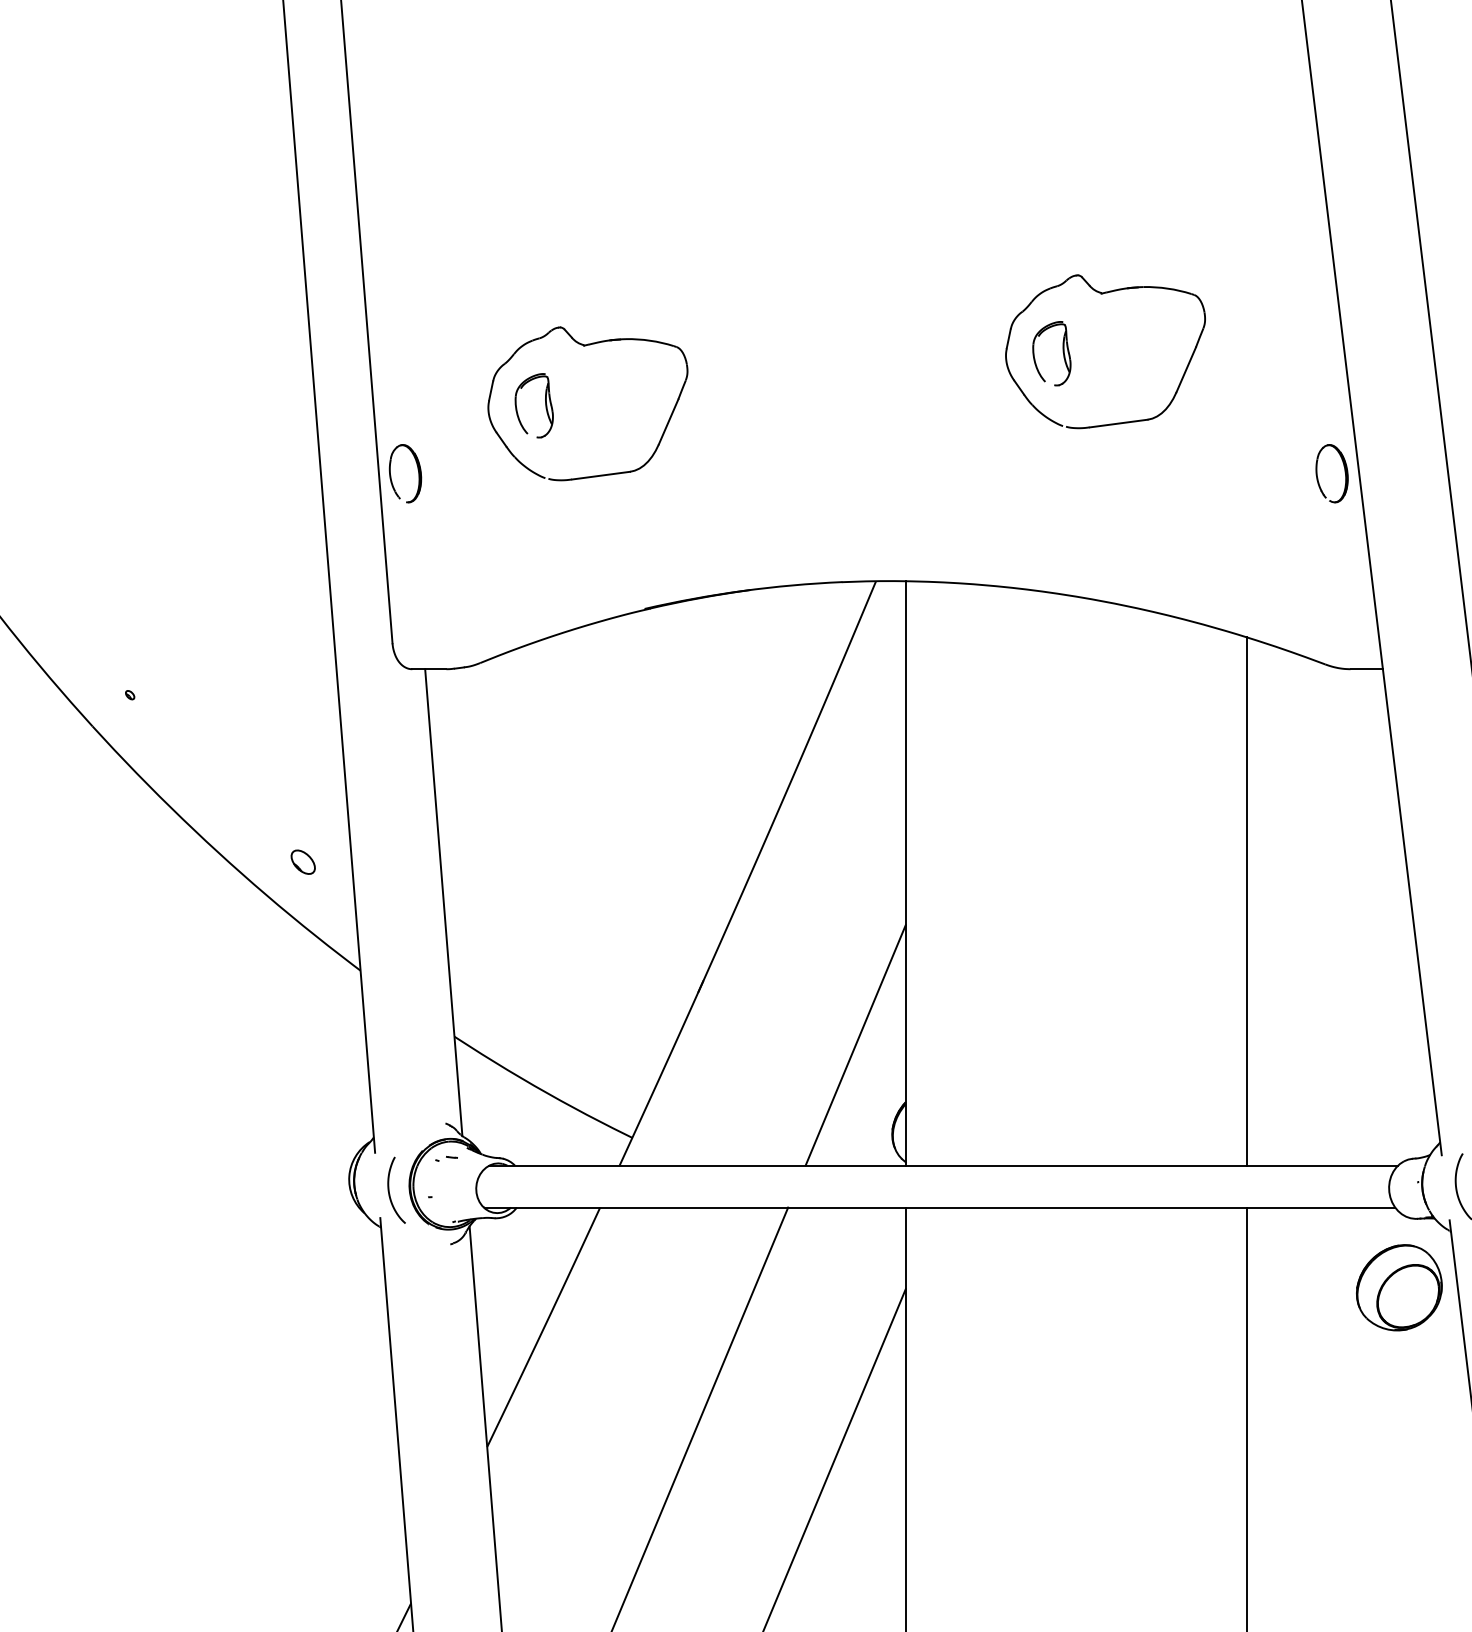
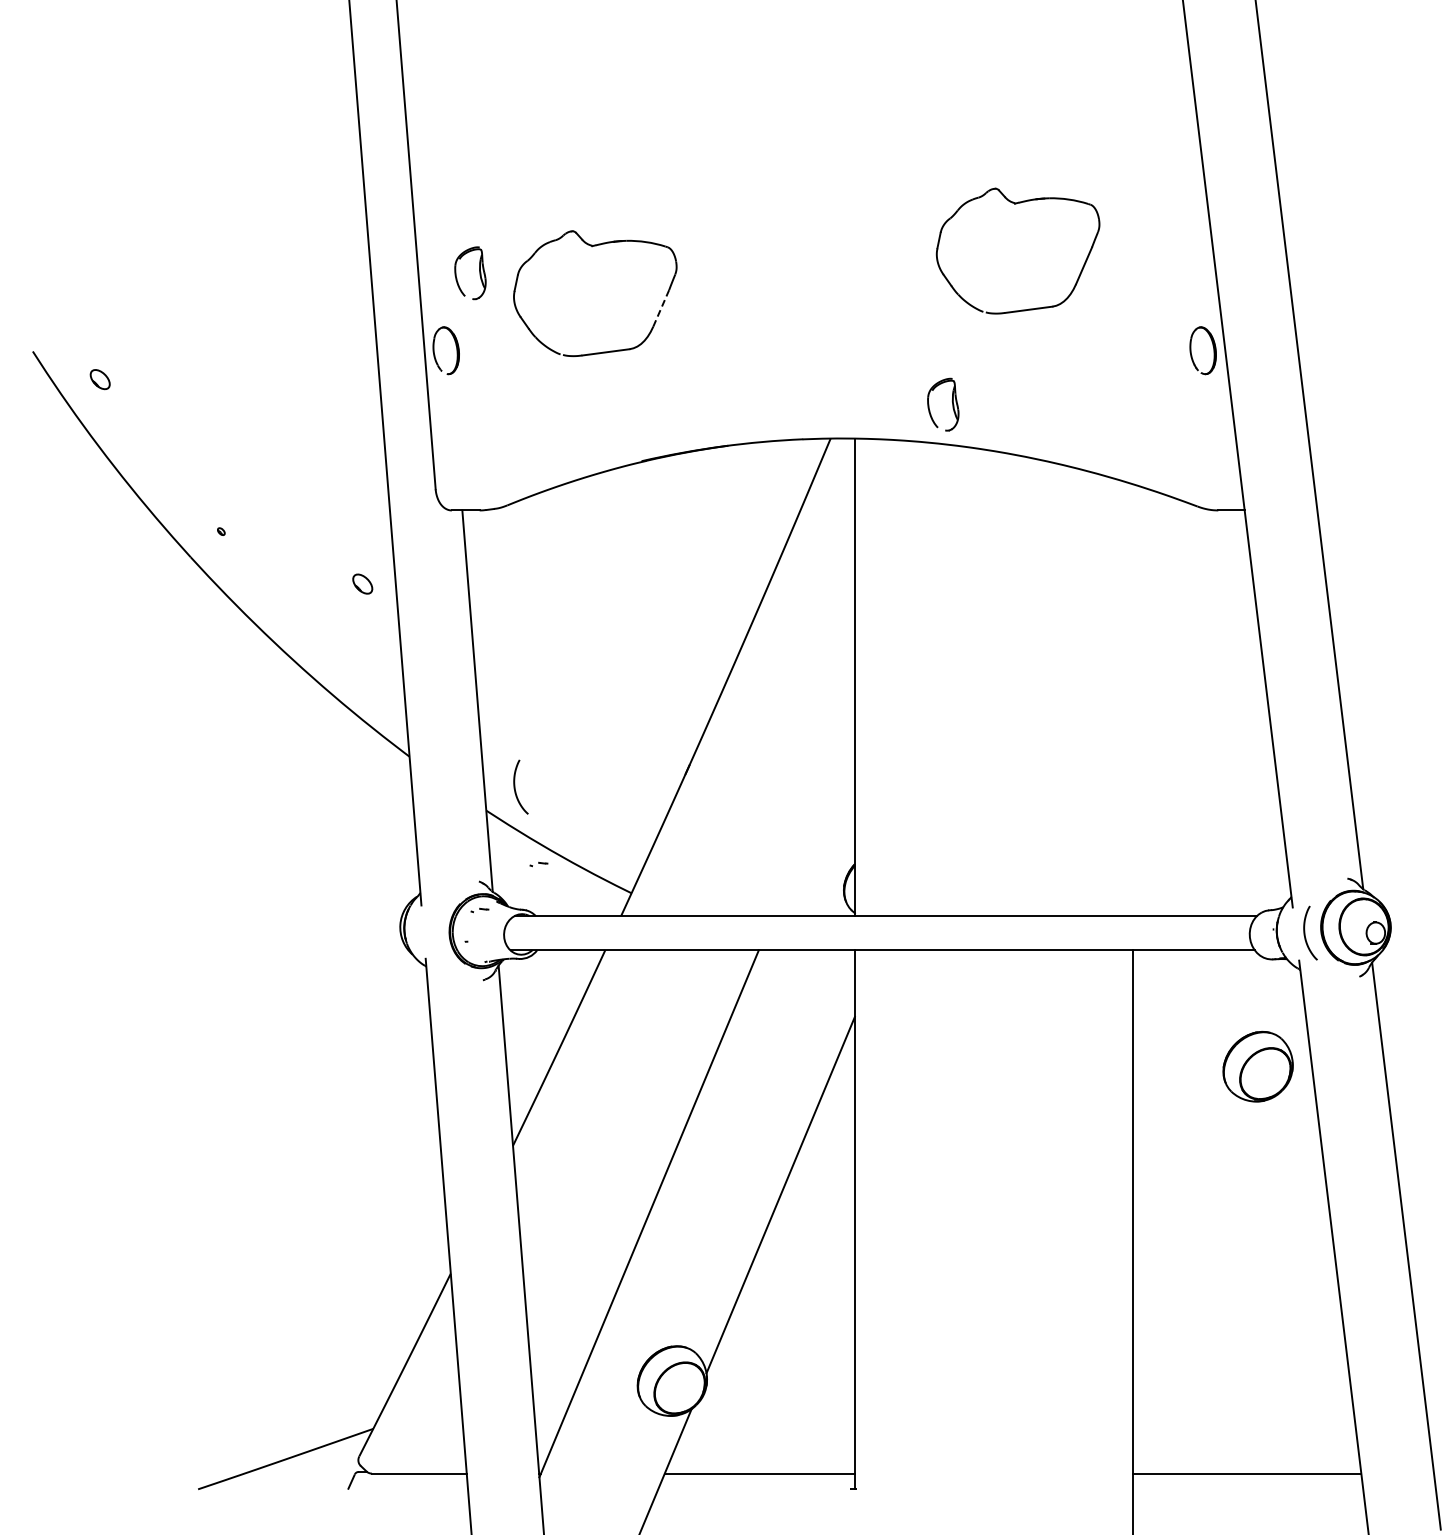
part: (1061, 349) -> (951, 401), moved
part: (545, 406) -> (479, 273), moved
line: (668, 421) -> (661, 308), solid -> dashed
part: (302, 861) -> (362, 583), moved
line: (1246, 900) -> (1133, 699), removed
line: (855, 1045) -> (813, 817), removed
part: (518, 1102) -> (538, 864), added
curve: (389, 1189) -> (515, 786), moved
part: (1398, 1287) -> (1257, 1066), moved

